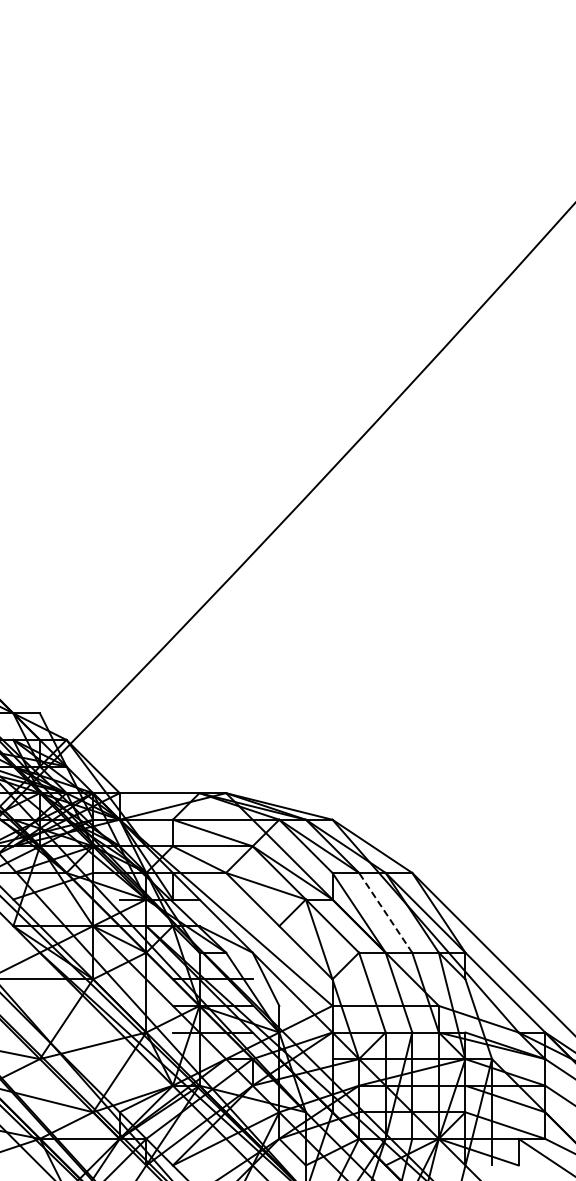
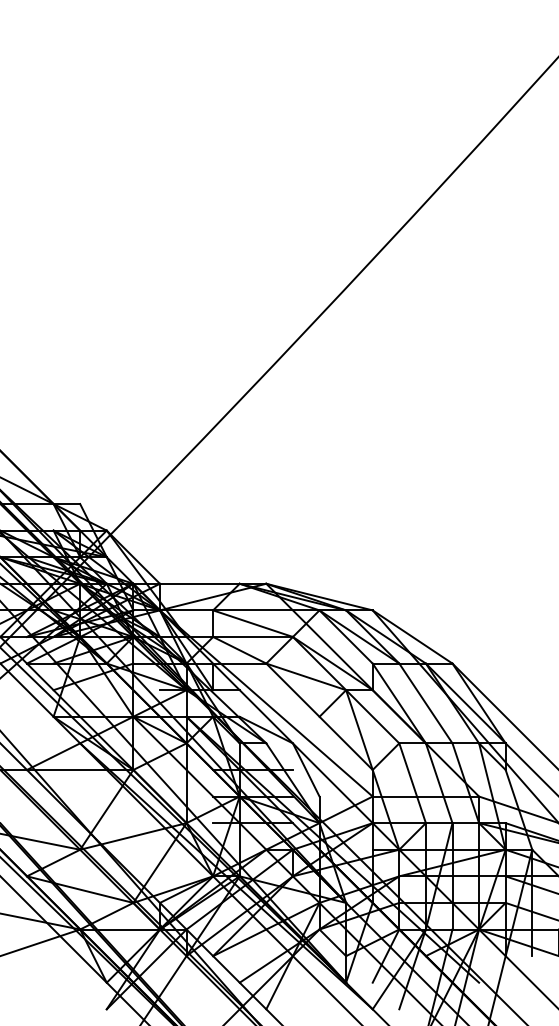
line: (385, 912) -> (425, 703), dashed -> solid

